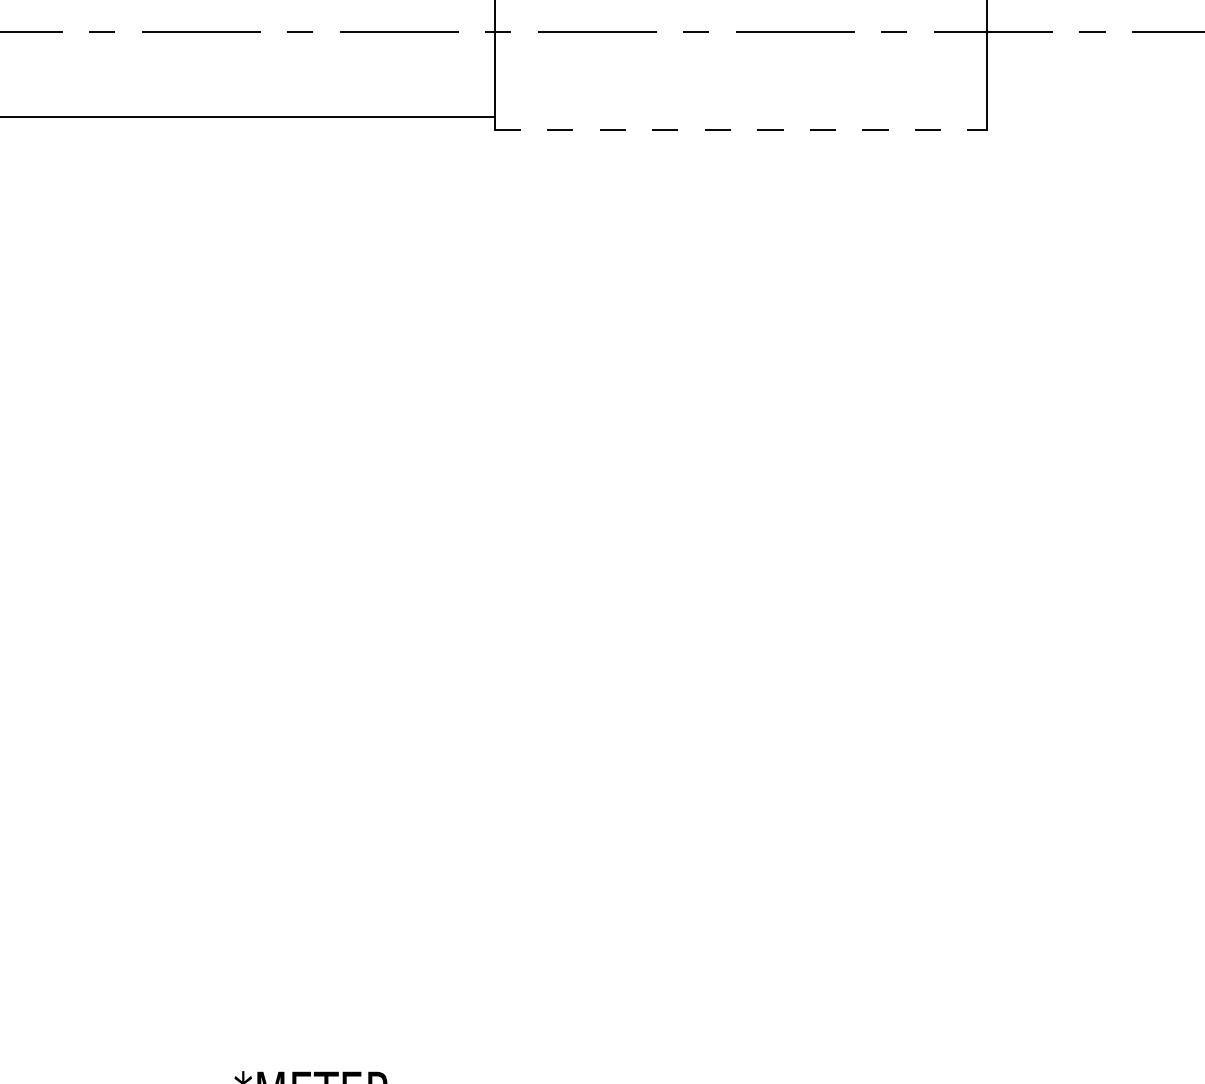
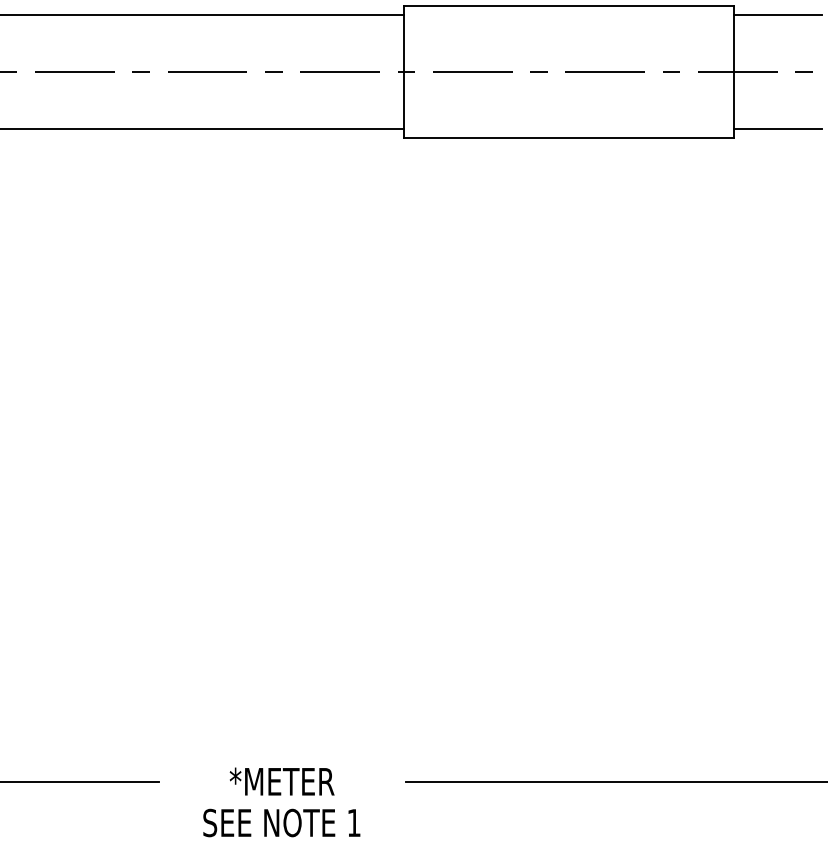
line: (1052, 118) -> (777, 129), added
line: (740, 129) -> (568, 137), dashed -> solid

